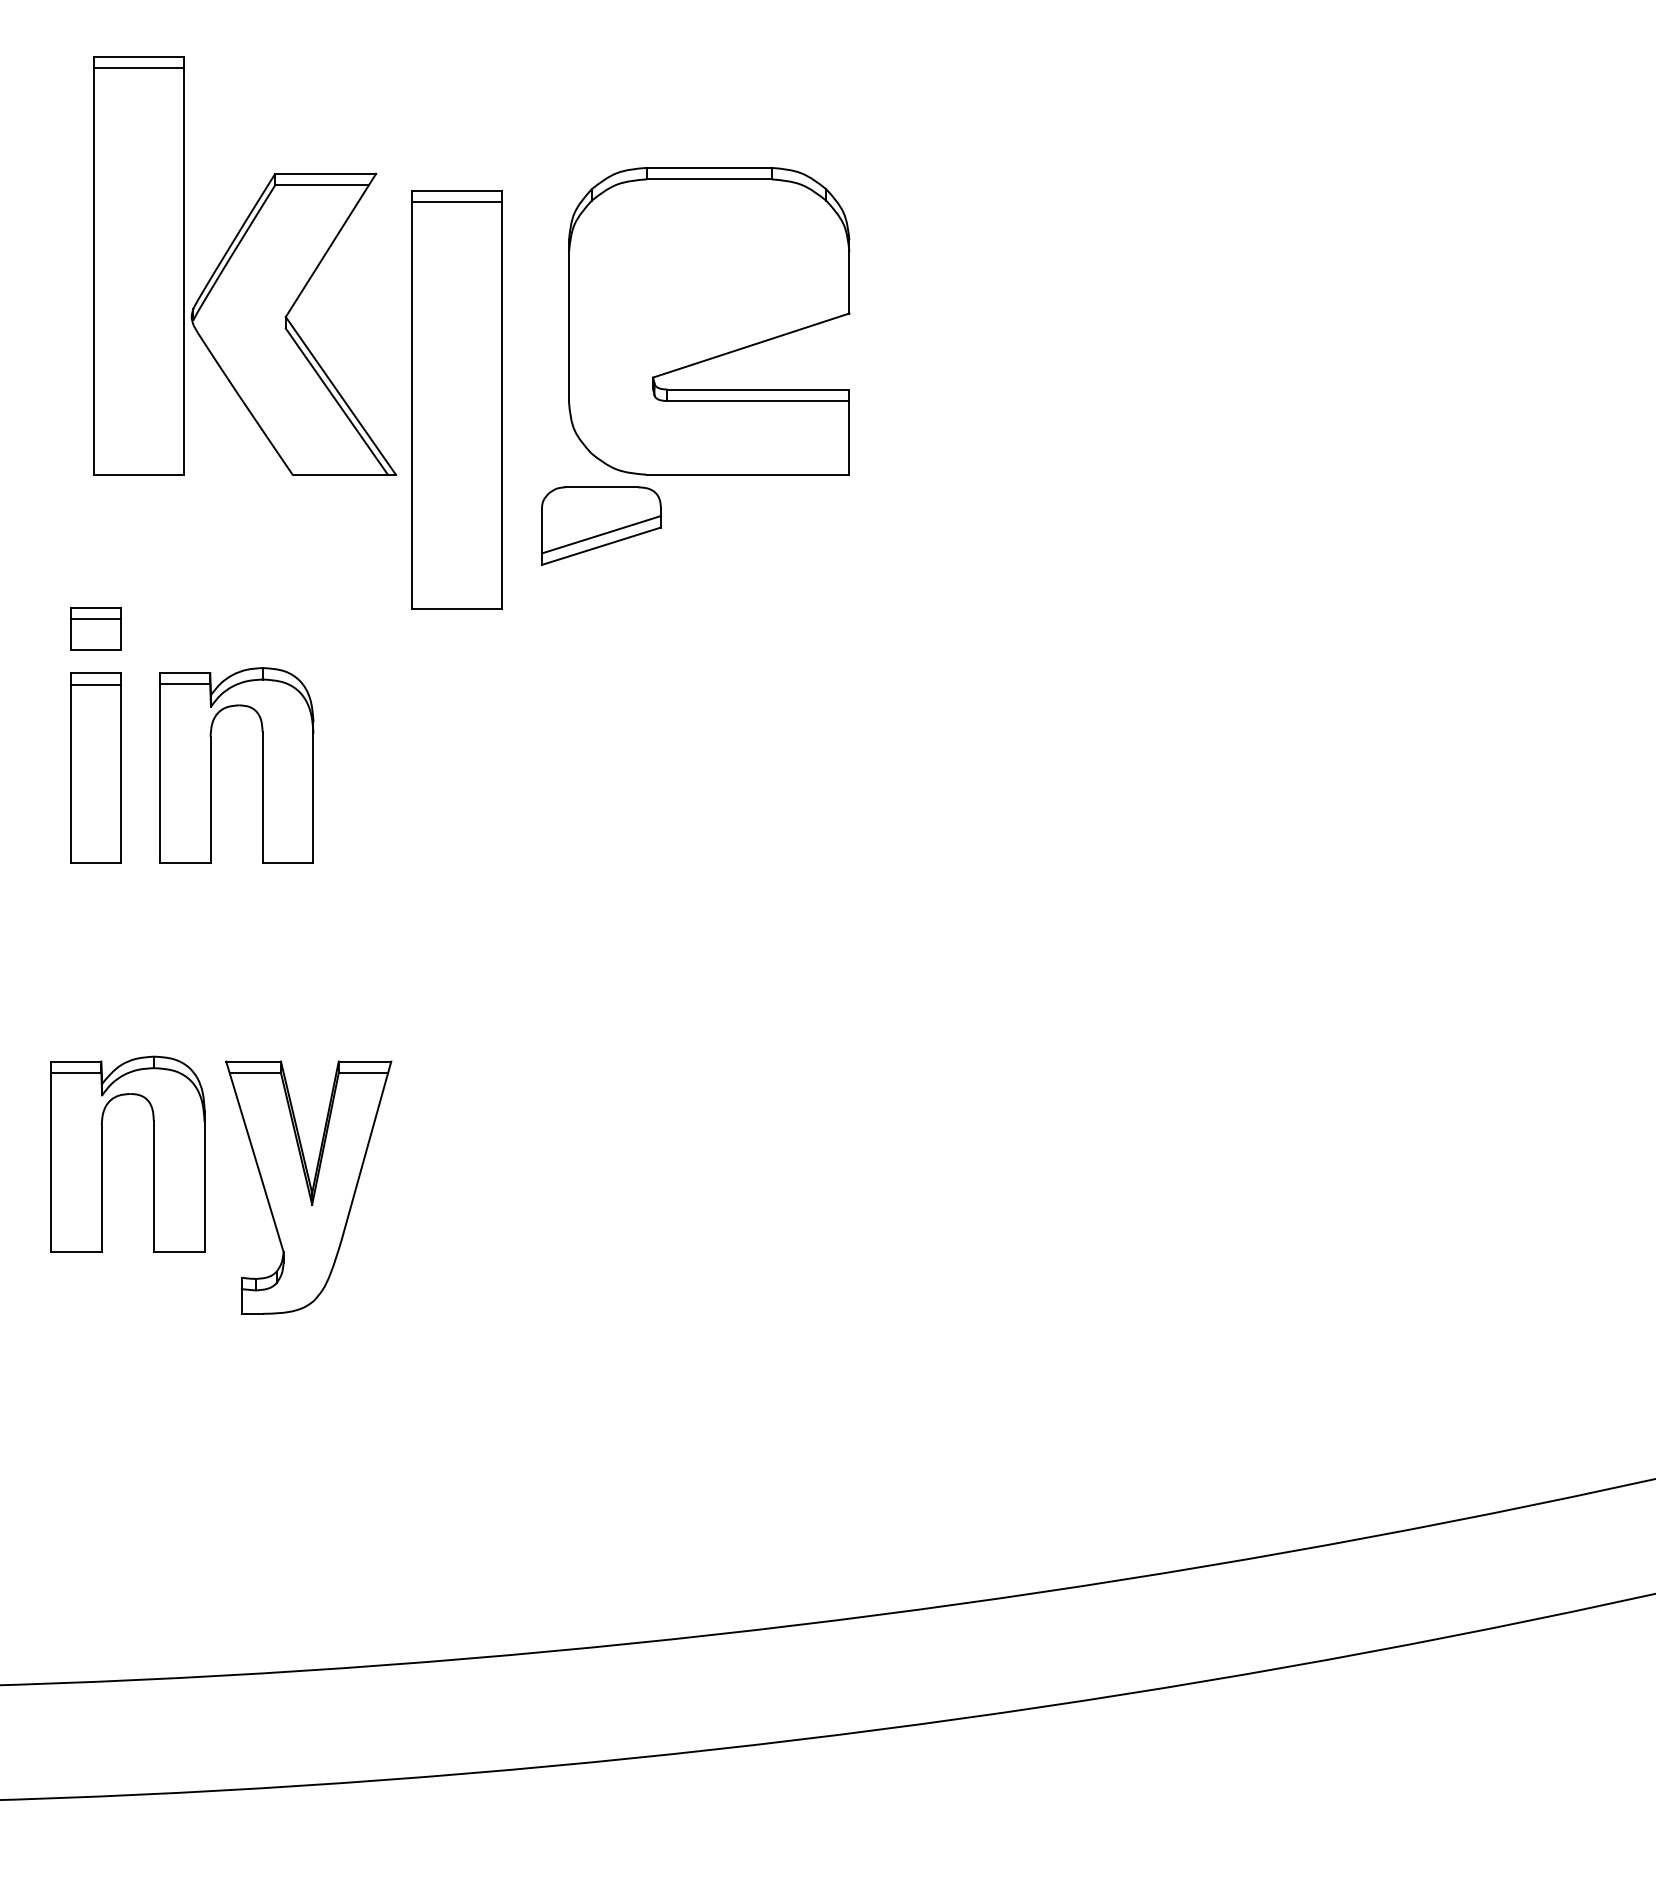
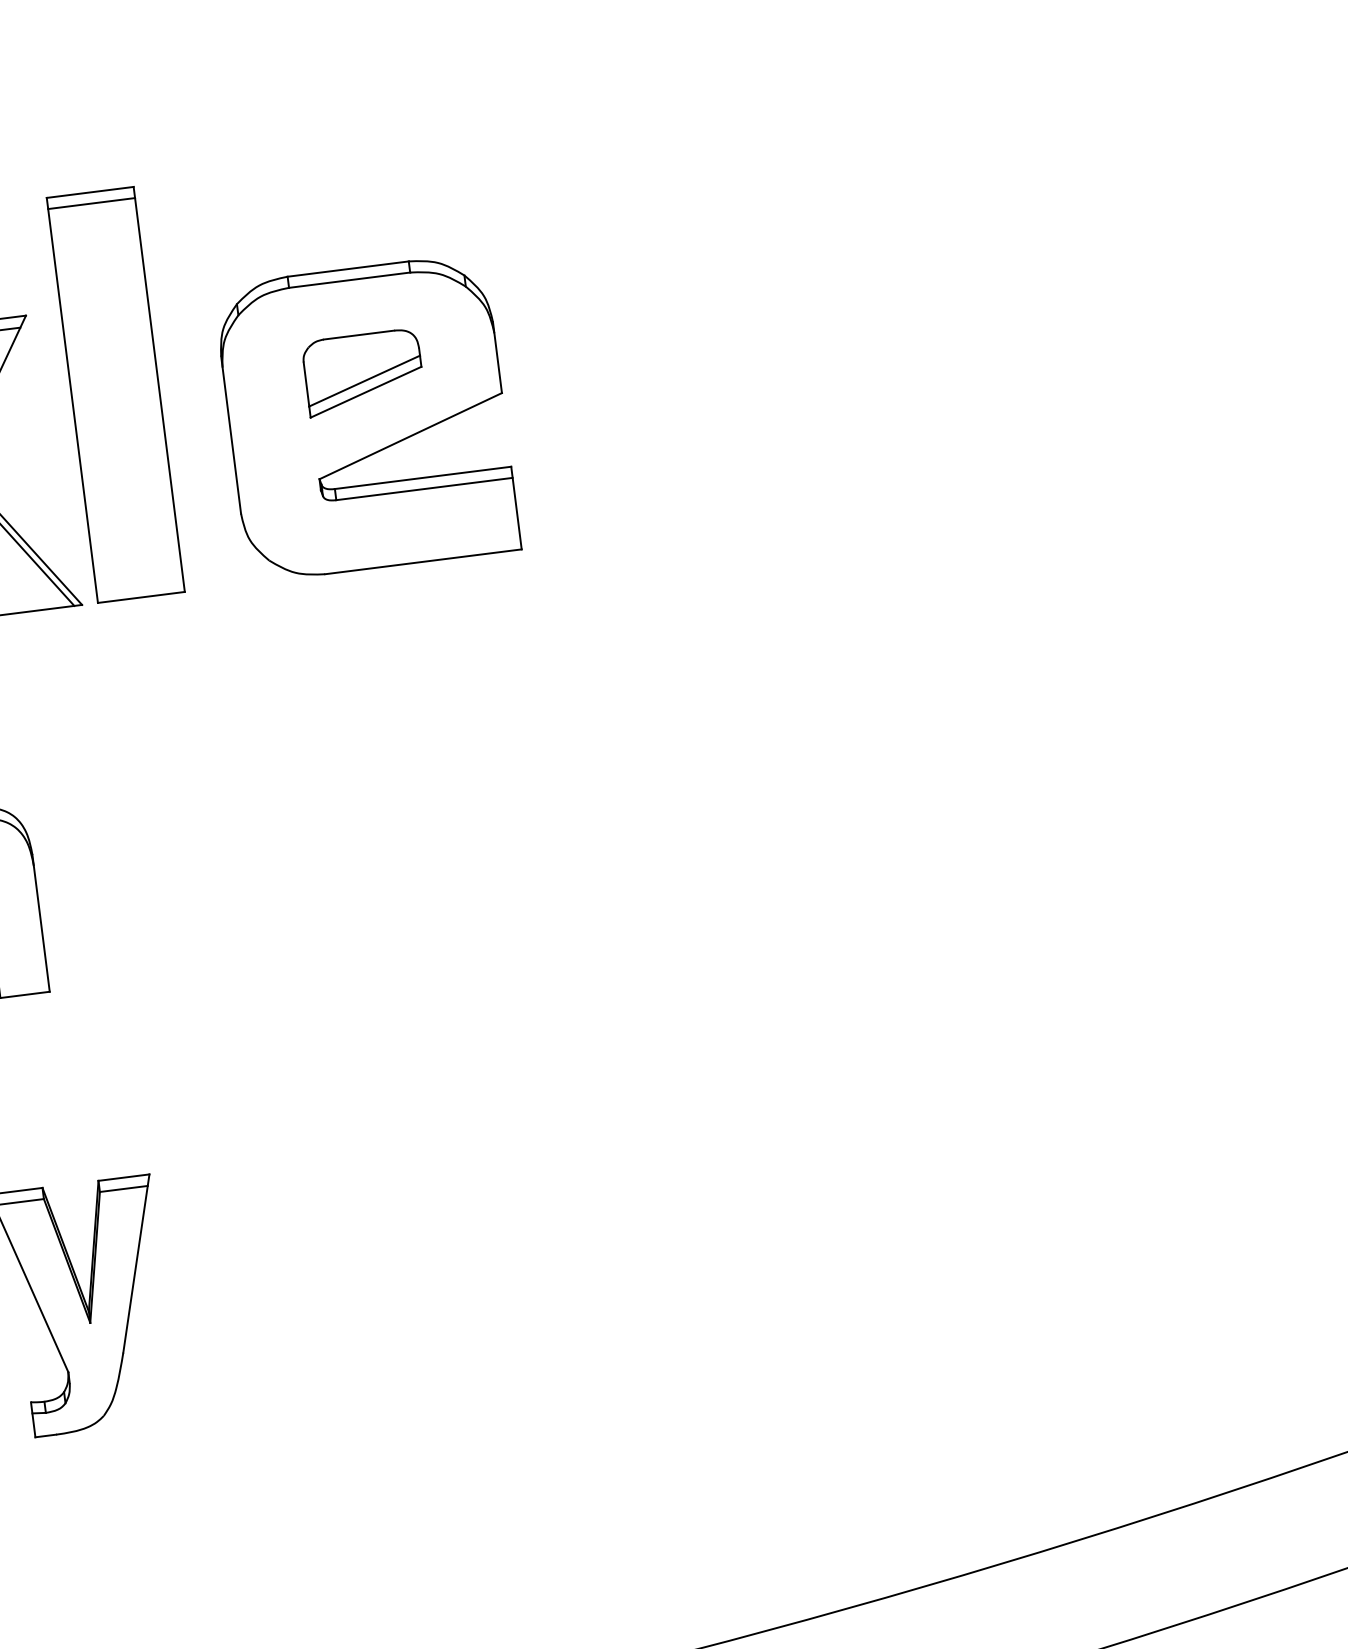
part: (456, 399) -> (115, 394), moved
part: (601, 525) -> (363, 372), moved

